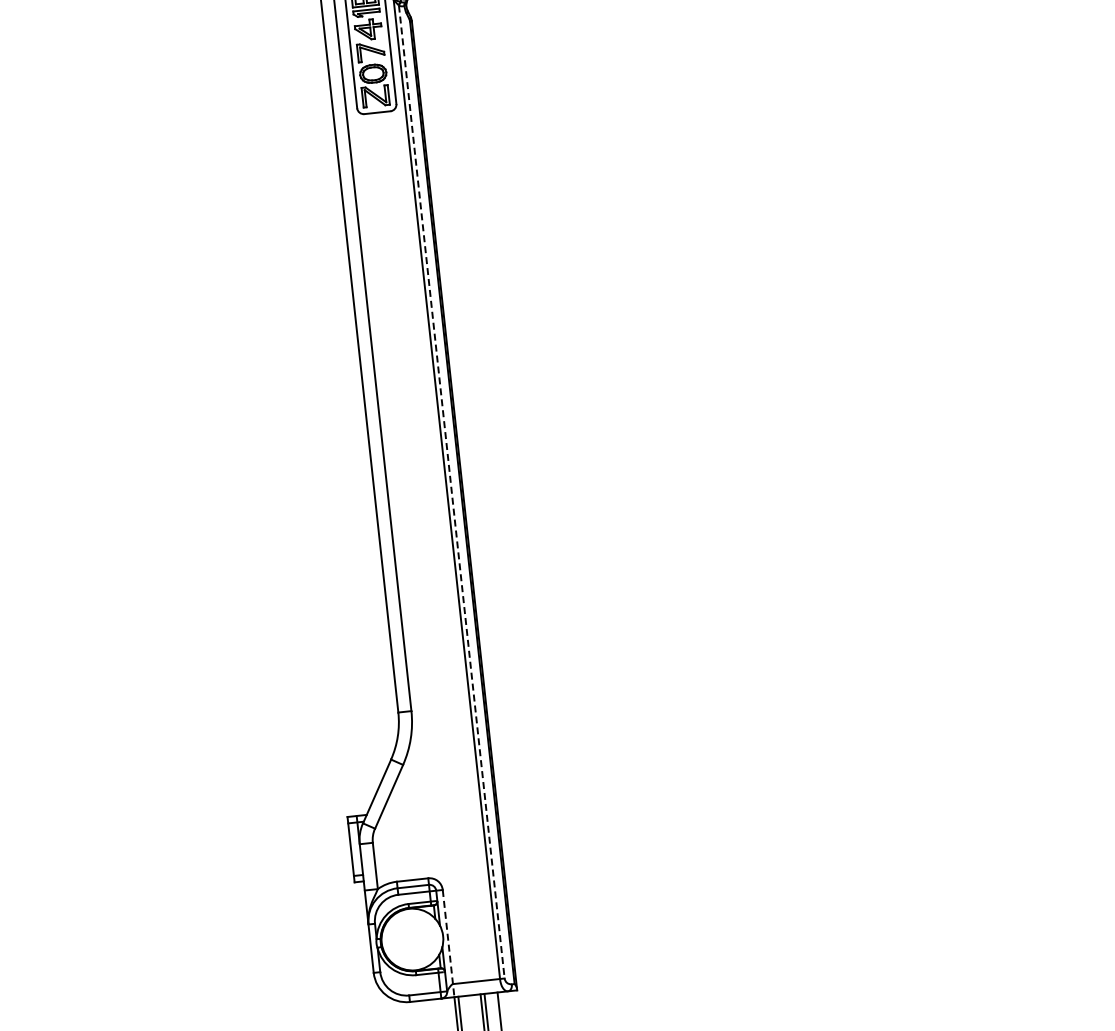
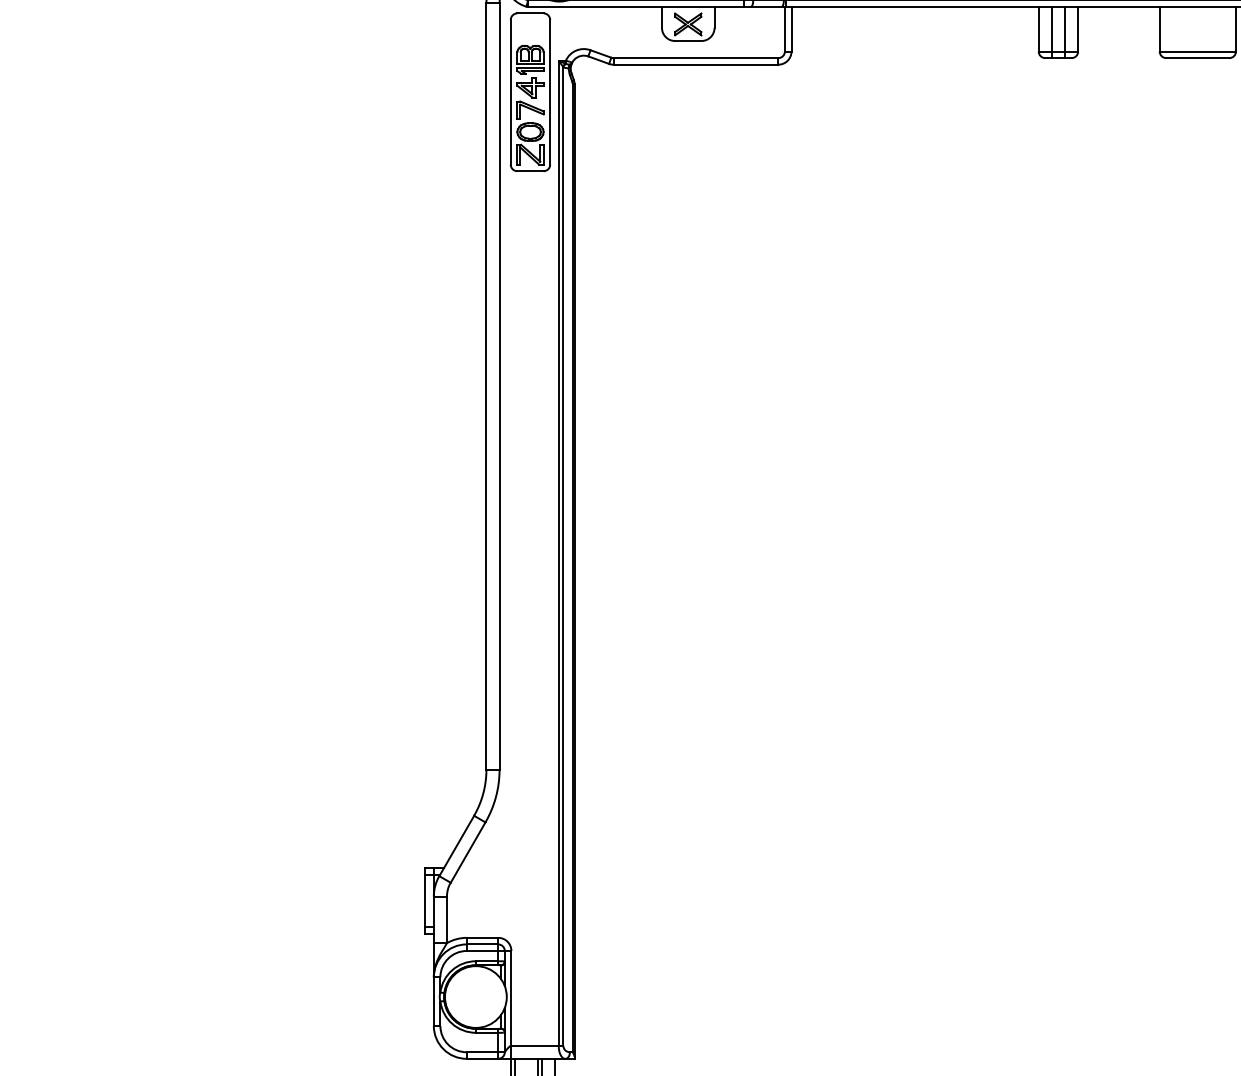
line: (451, 492) -> (563, 556), dashed -> solid
line: (448, 943) -> (511, 1004), dashed -> solid

